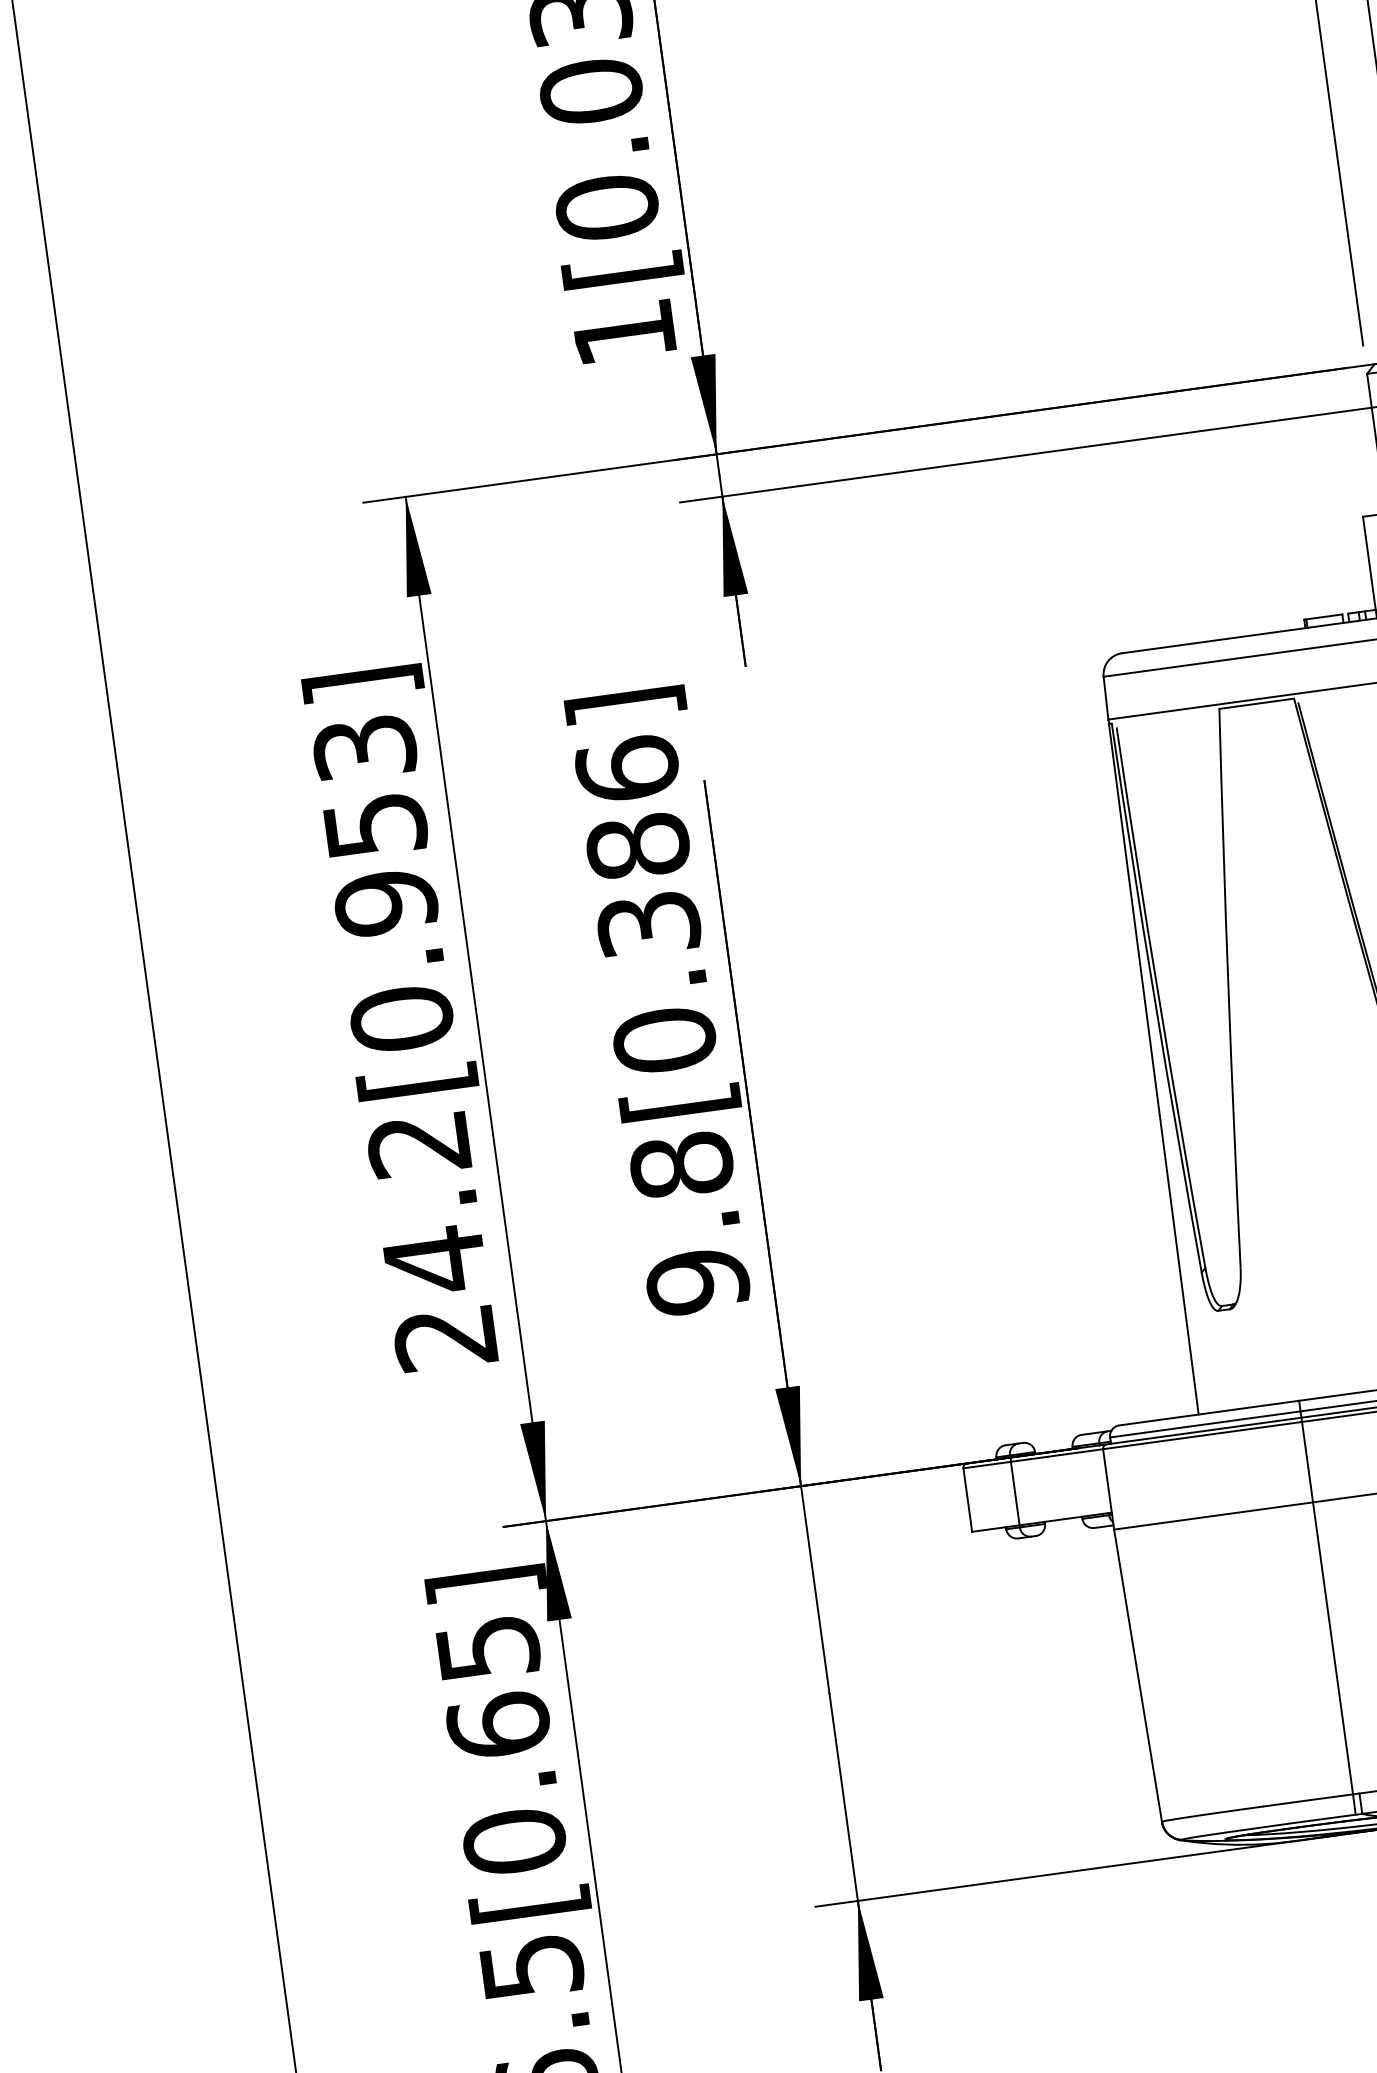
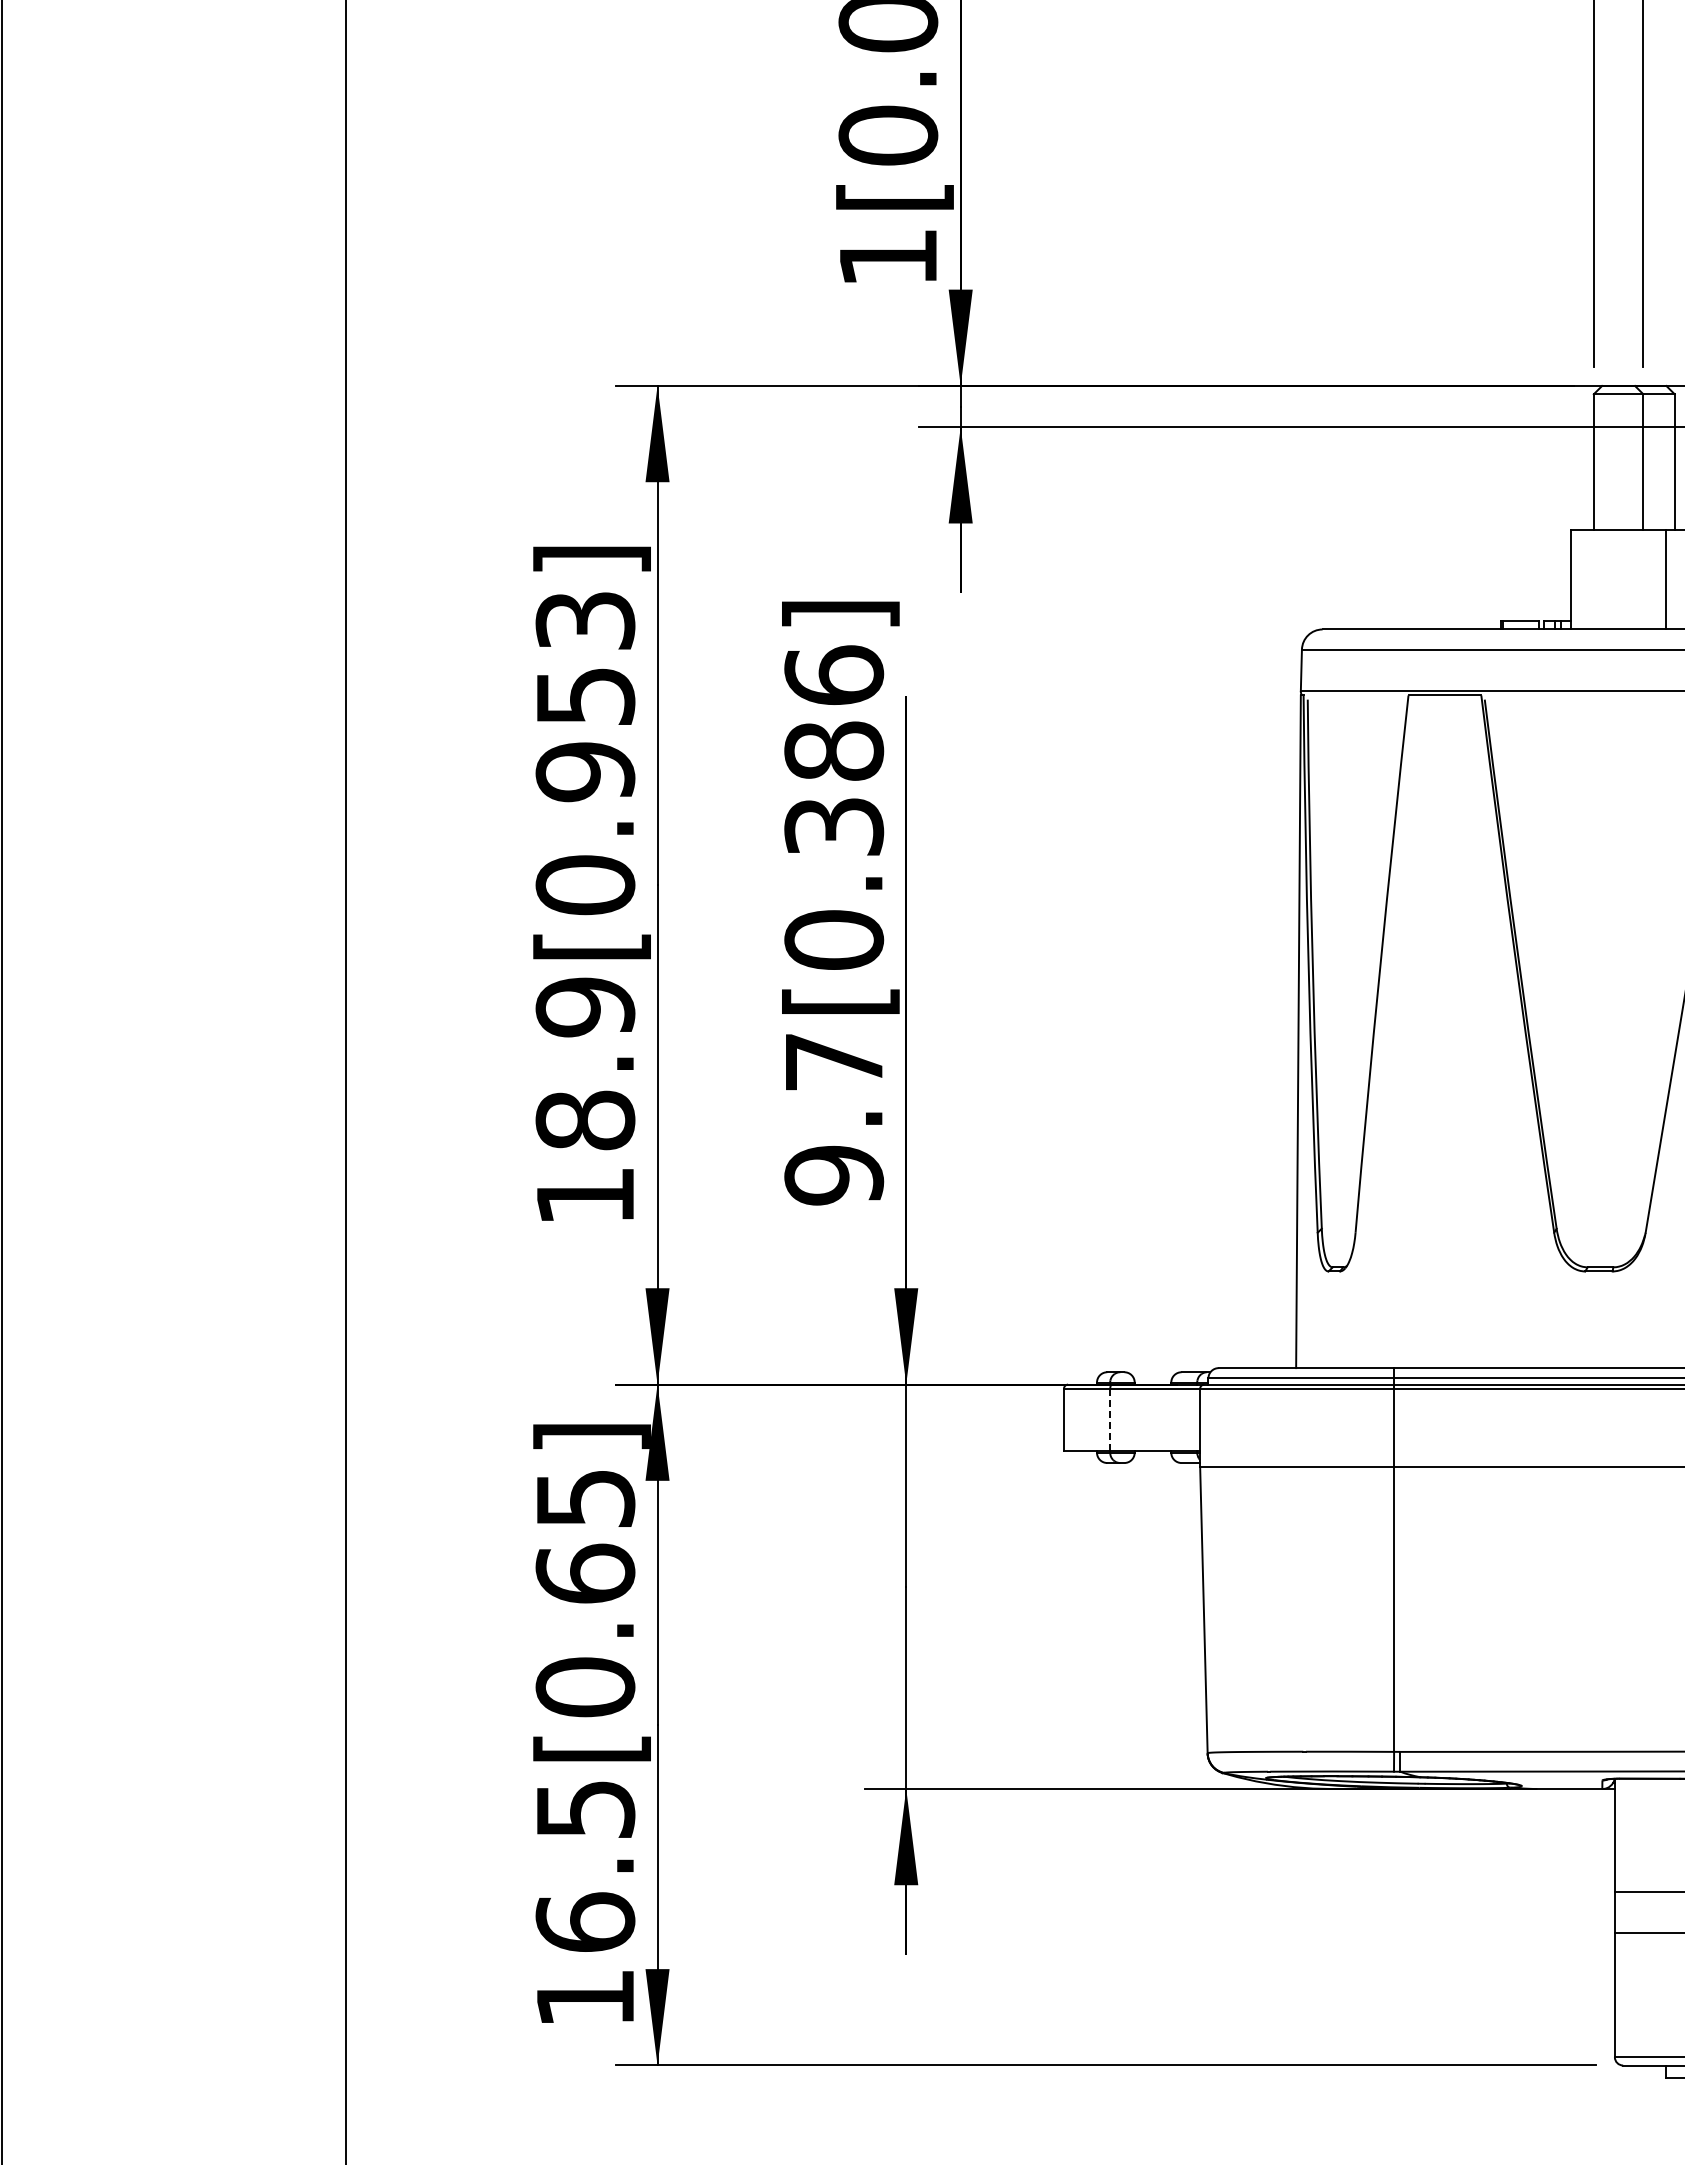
text: (682, 1164) -> (834, 1061), 9.8[0.386] -> 9.7[0.386]
text: (432, 1240) -> (585, 1101), 24.2[0.953] -> 18.9[0.953]
line: (1015, 1493) -> (1110, 1419), solid -> dashed

